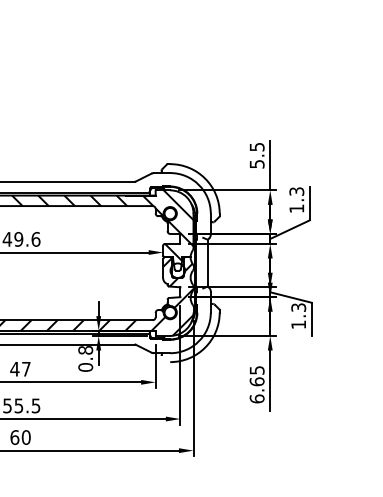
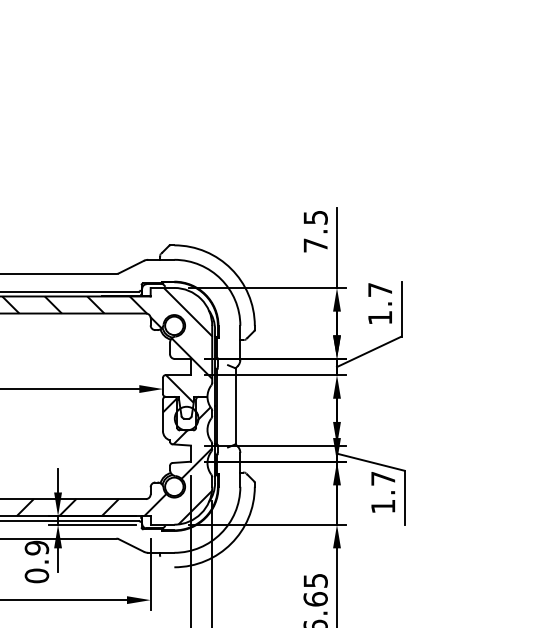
text: (256, 164) -> (314, 245), 5.5 -> 7.5
text: (296, 191) -> (379, 289), 1.3 -> 1.7
text: (298, 307) -> (382, 478), 1.3 -> 1.7
text: (85, 350) -> (36, 548), 0.8 -> 0.9

